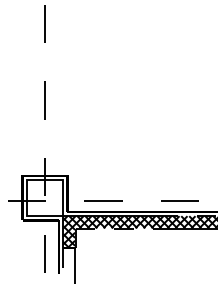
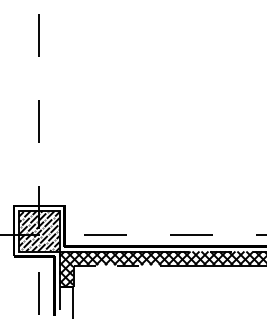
hatch: (44, 197) -> (38, 230), added

